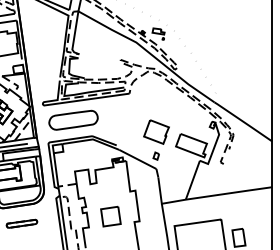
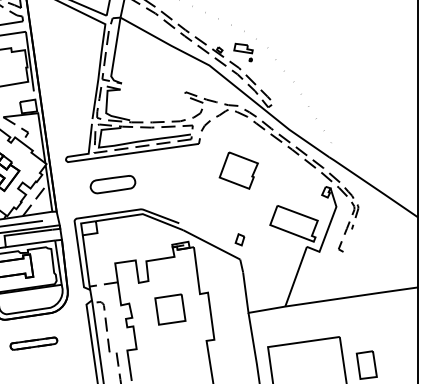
part: (73, 119) -> (112, 183), size x0.6
part: (156, 131) -> (238, 169), moved
part: (110, 216) -> (169, 309), moved

